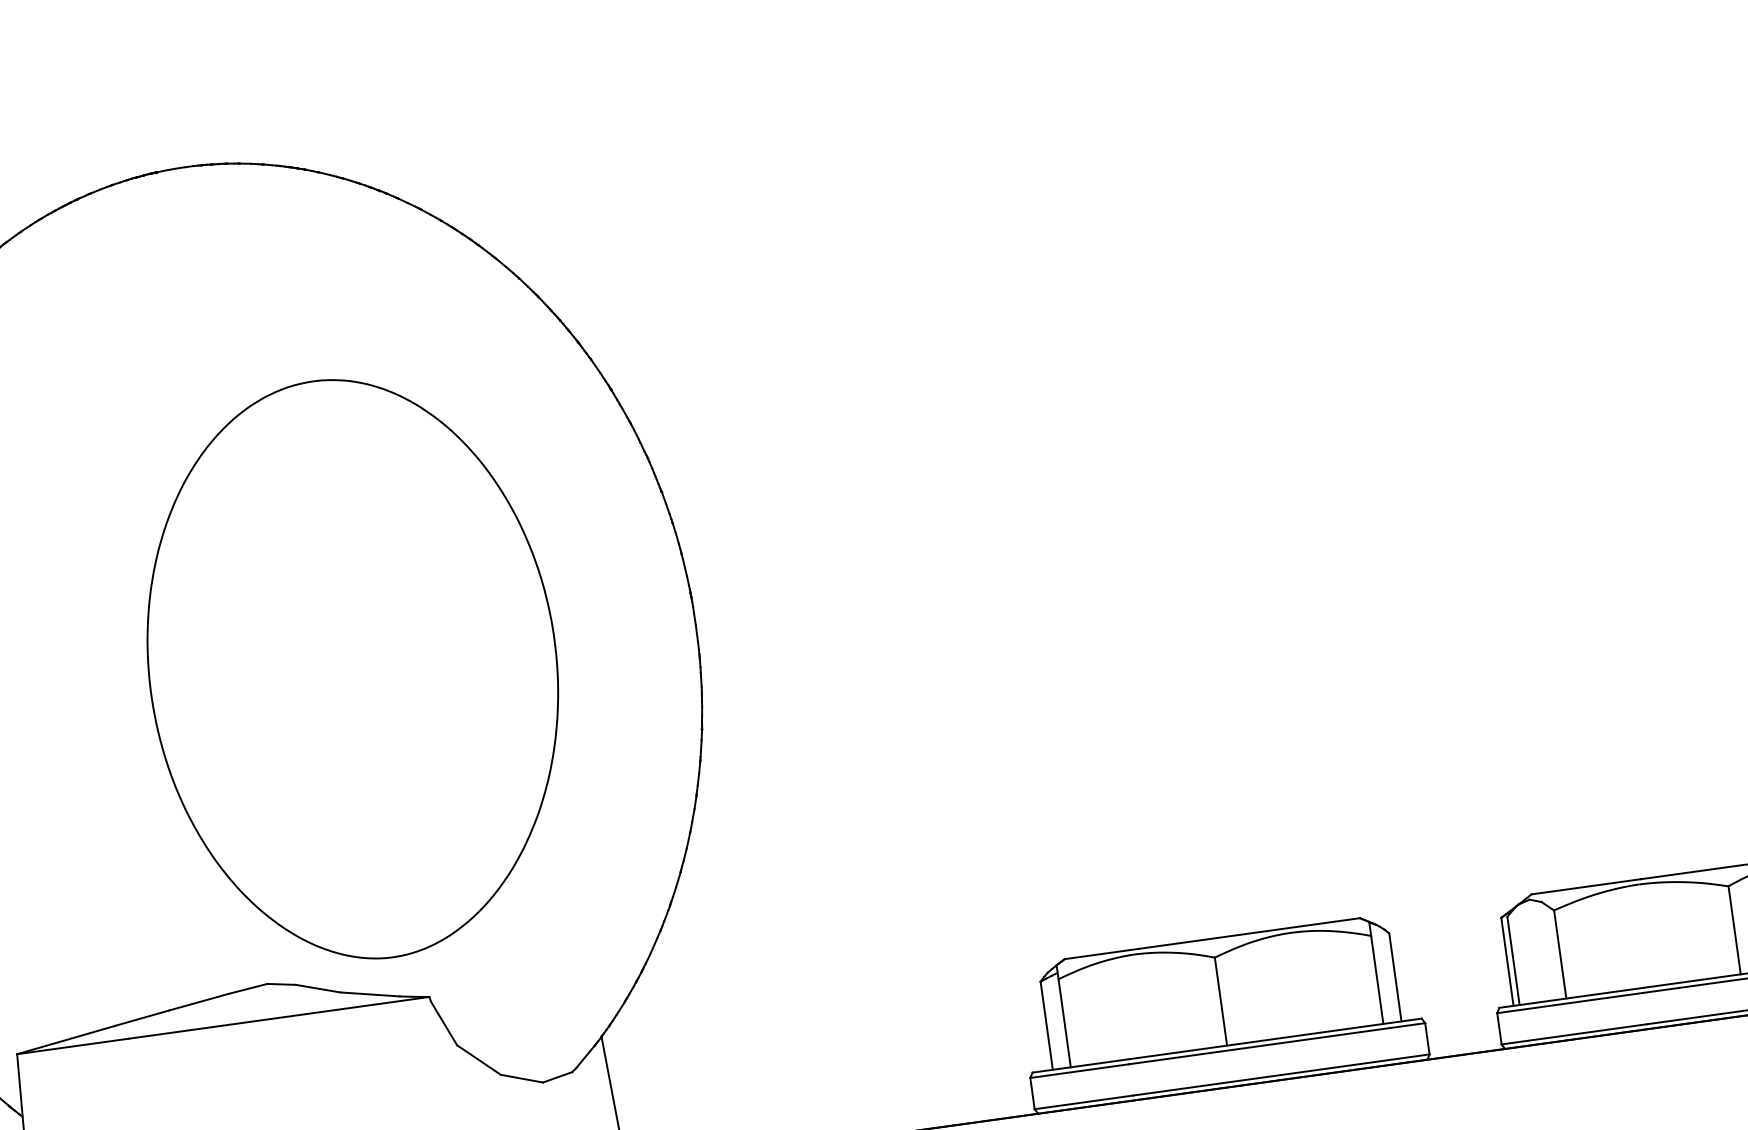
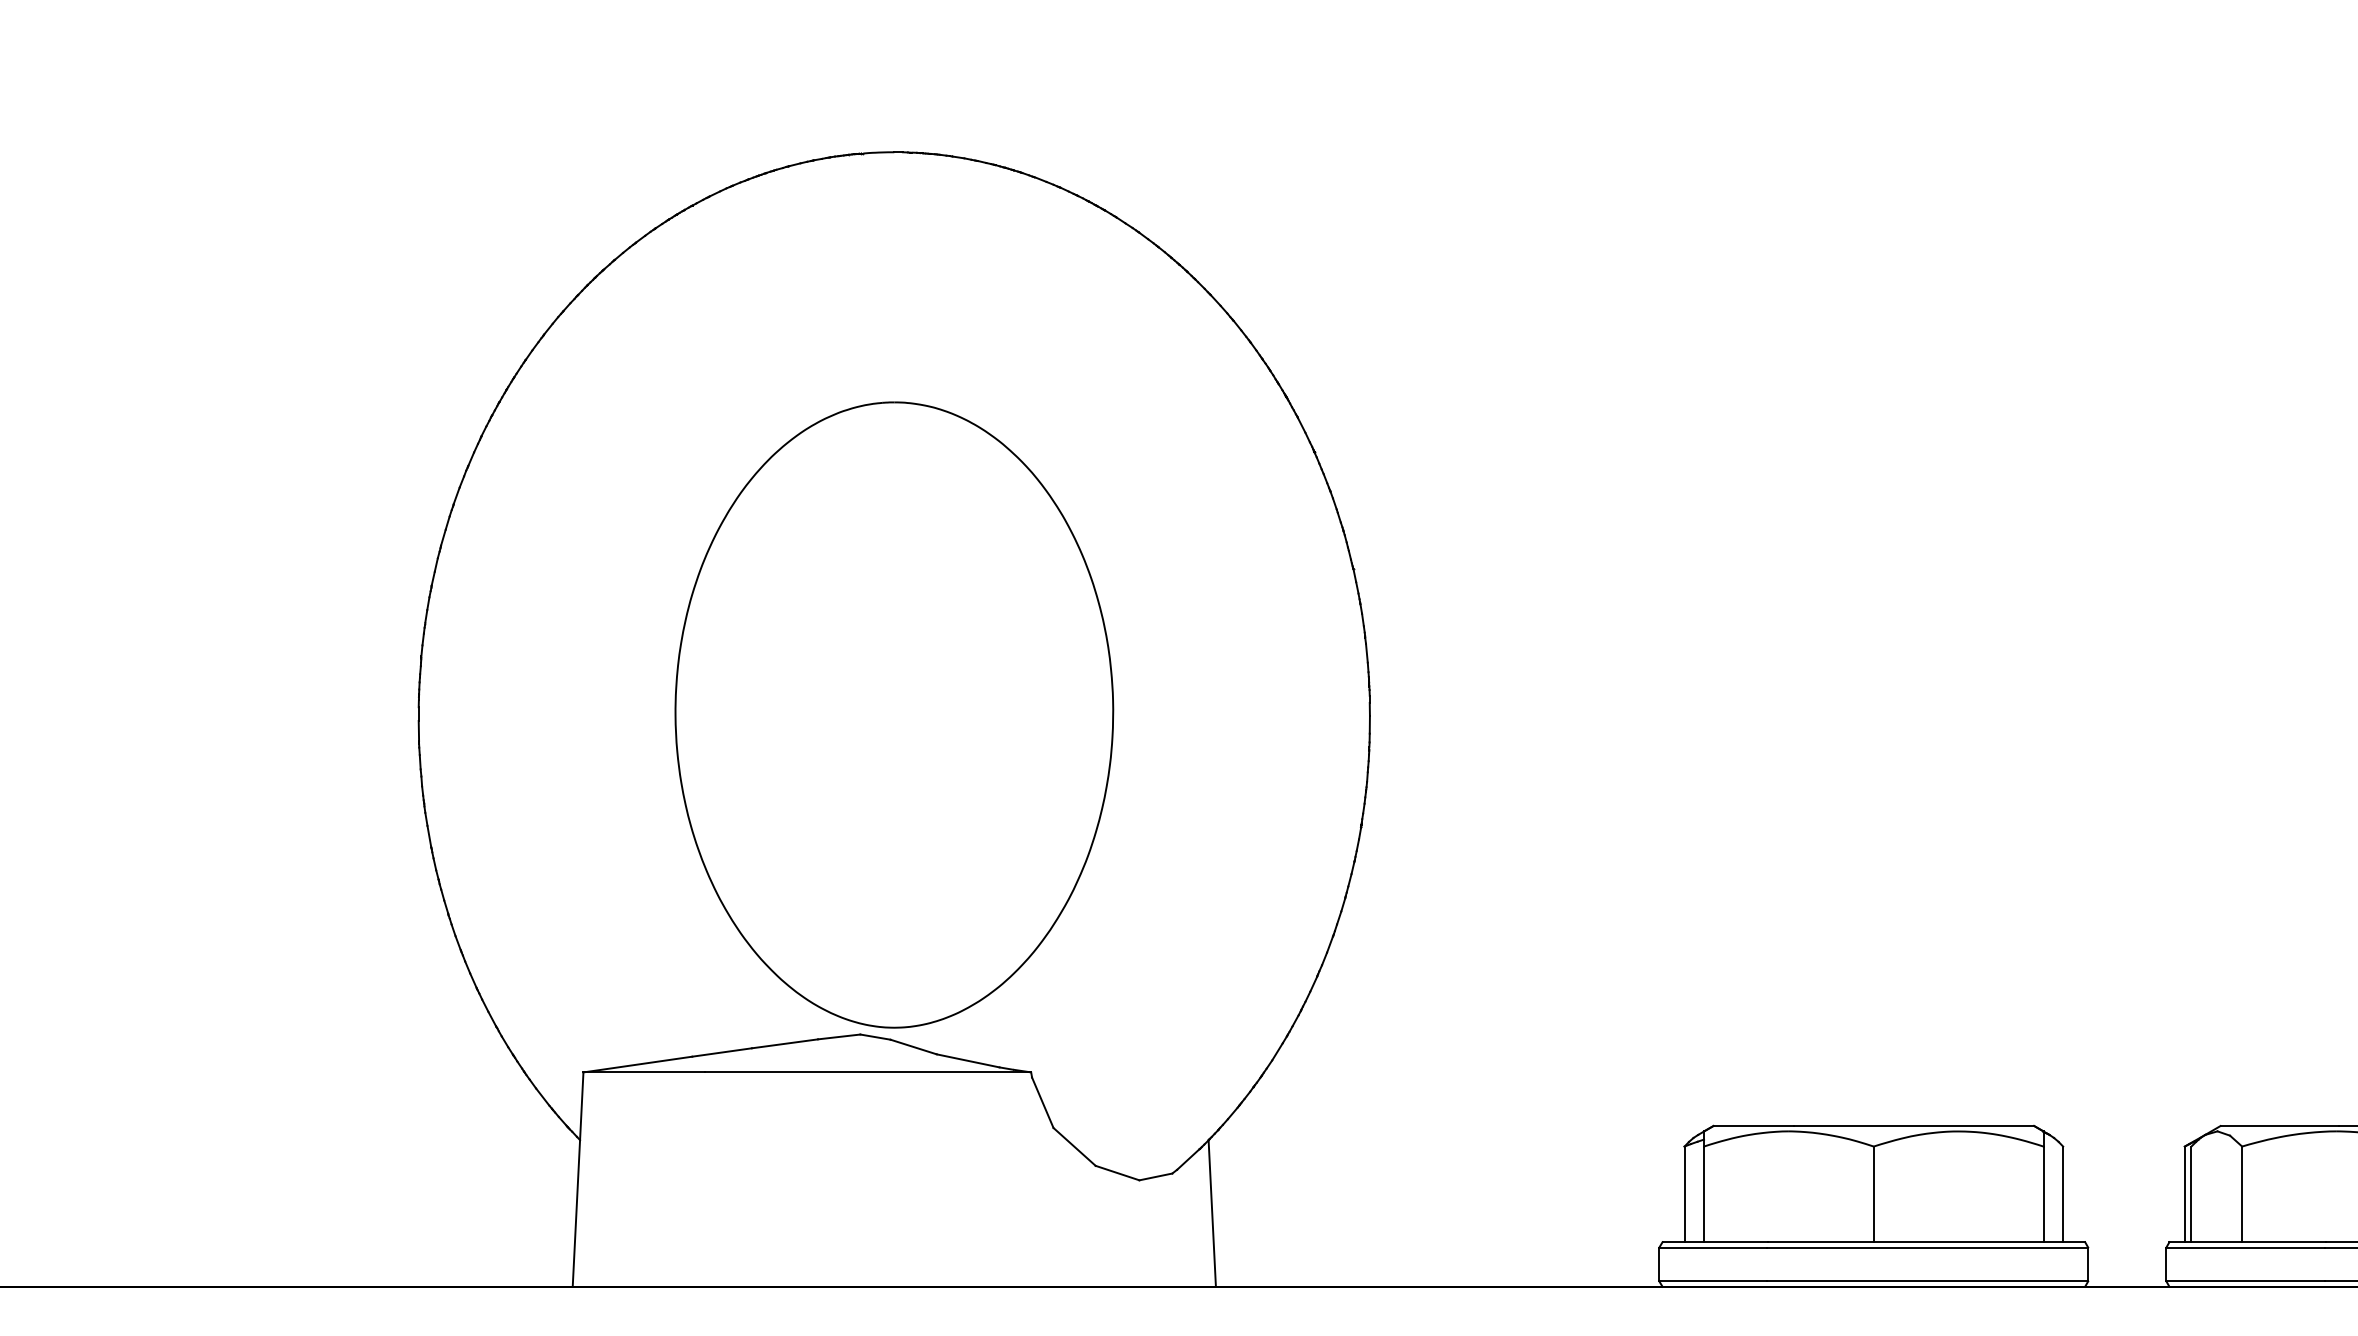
part: (353, 668) -> (894, 714), moved

